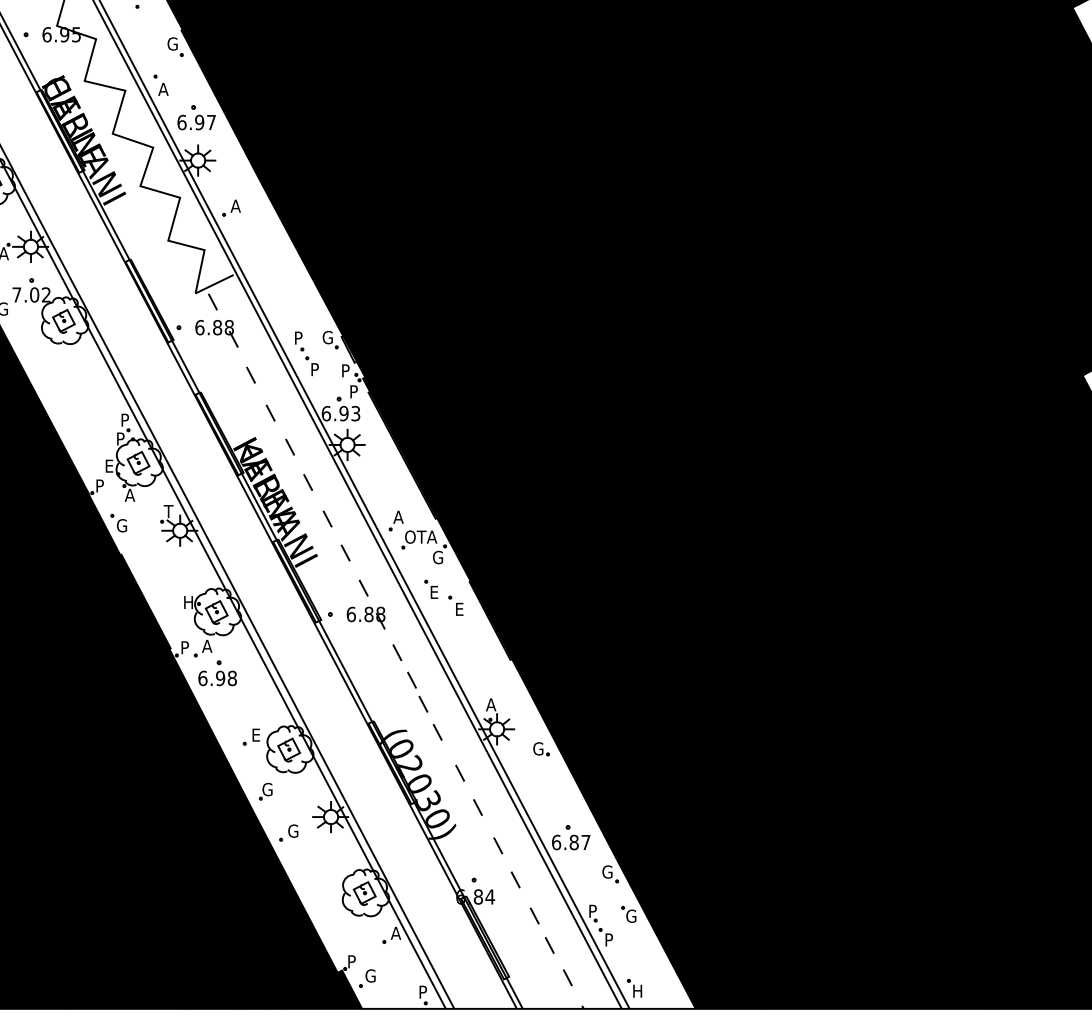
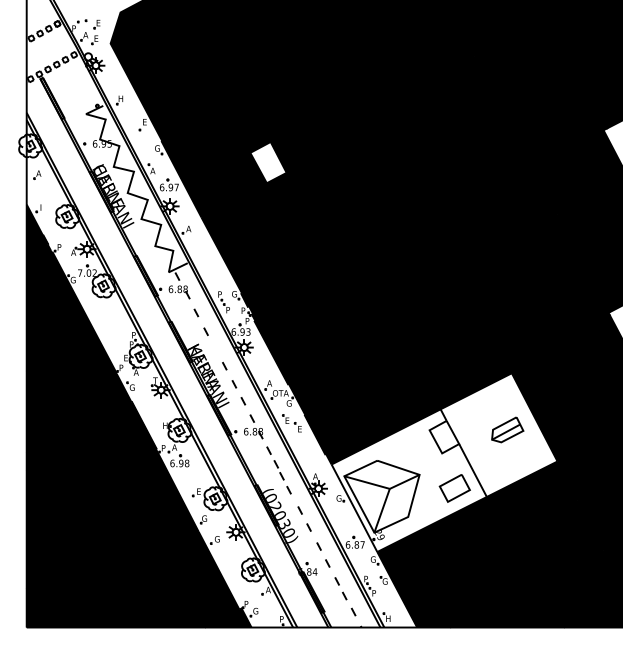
fill: (396, 72) -> (268, 162), removed
line: (289, 446) -> (215, 348), removed
fill: (750, 676) -> (444, 462), removed

